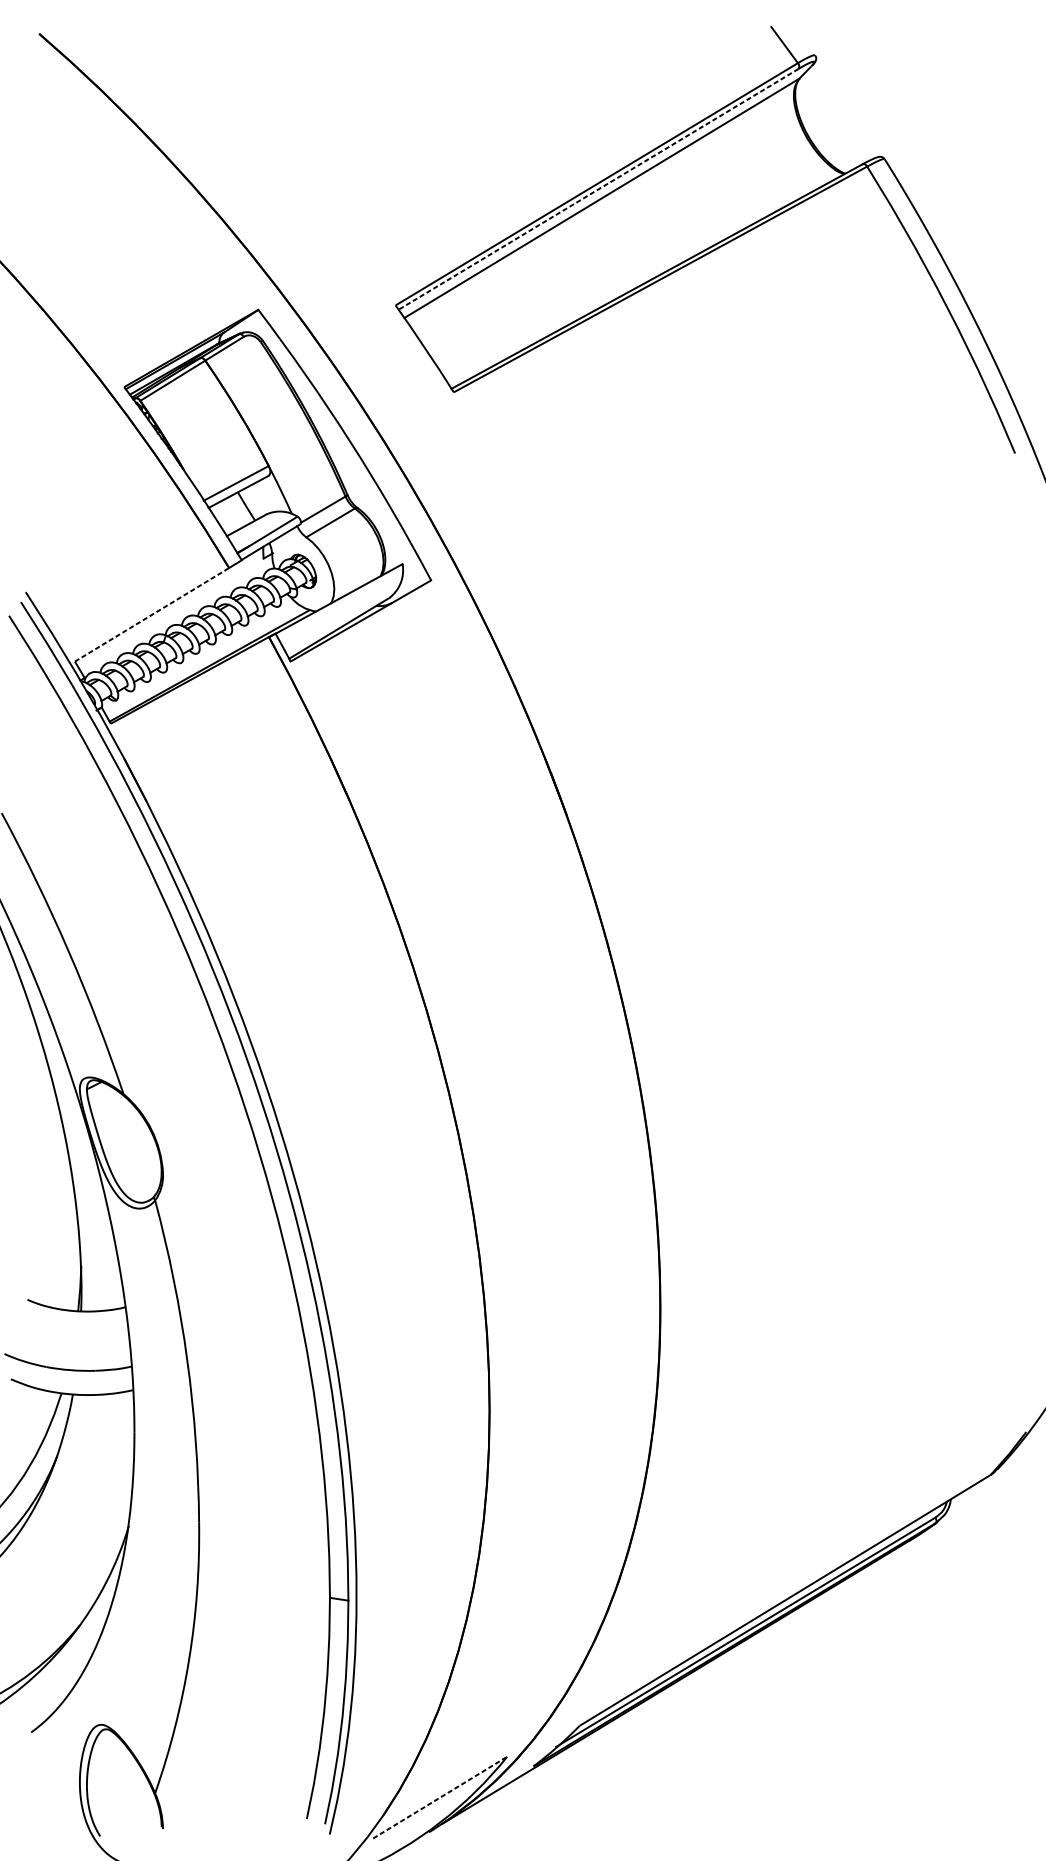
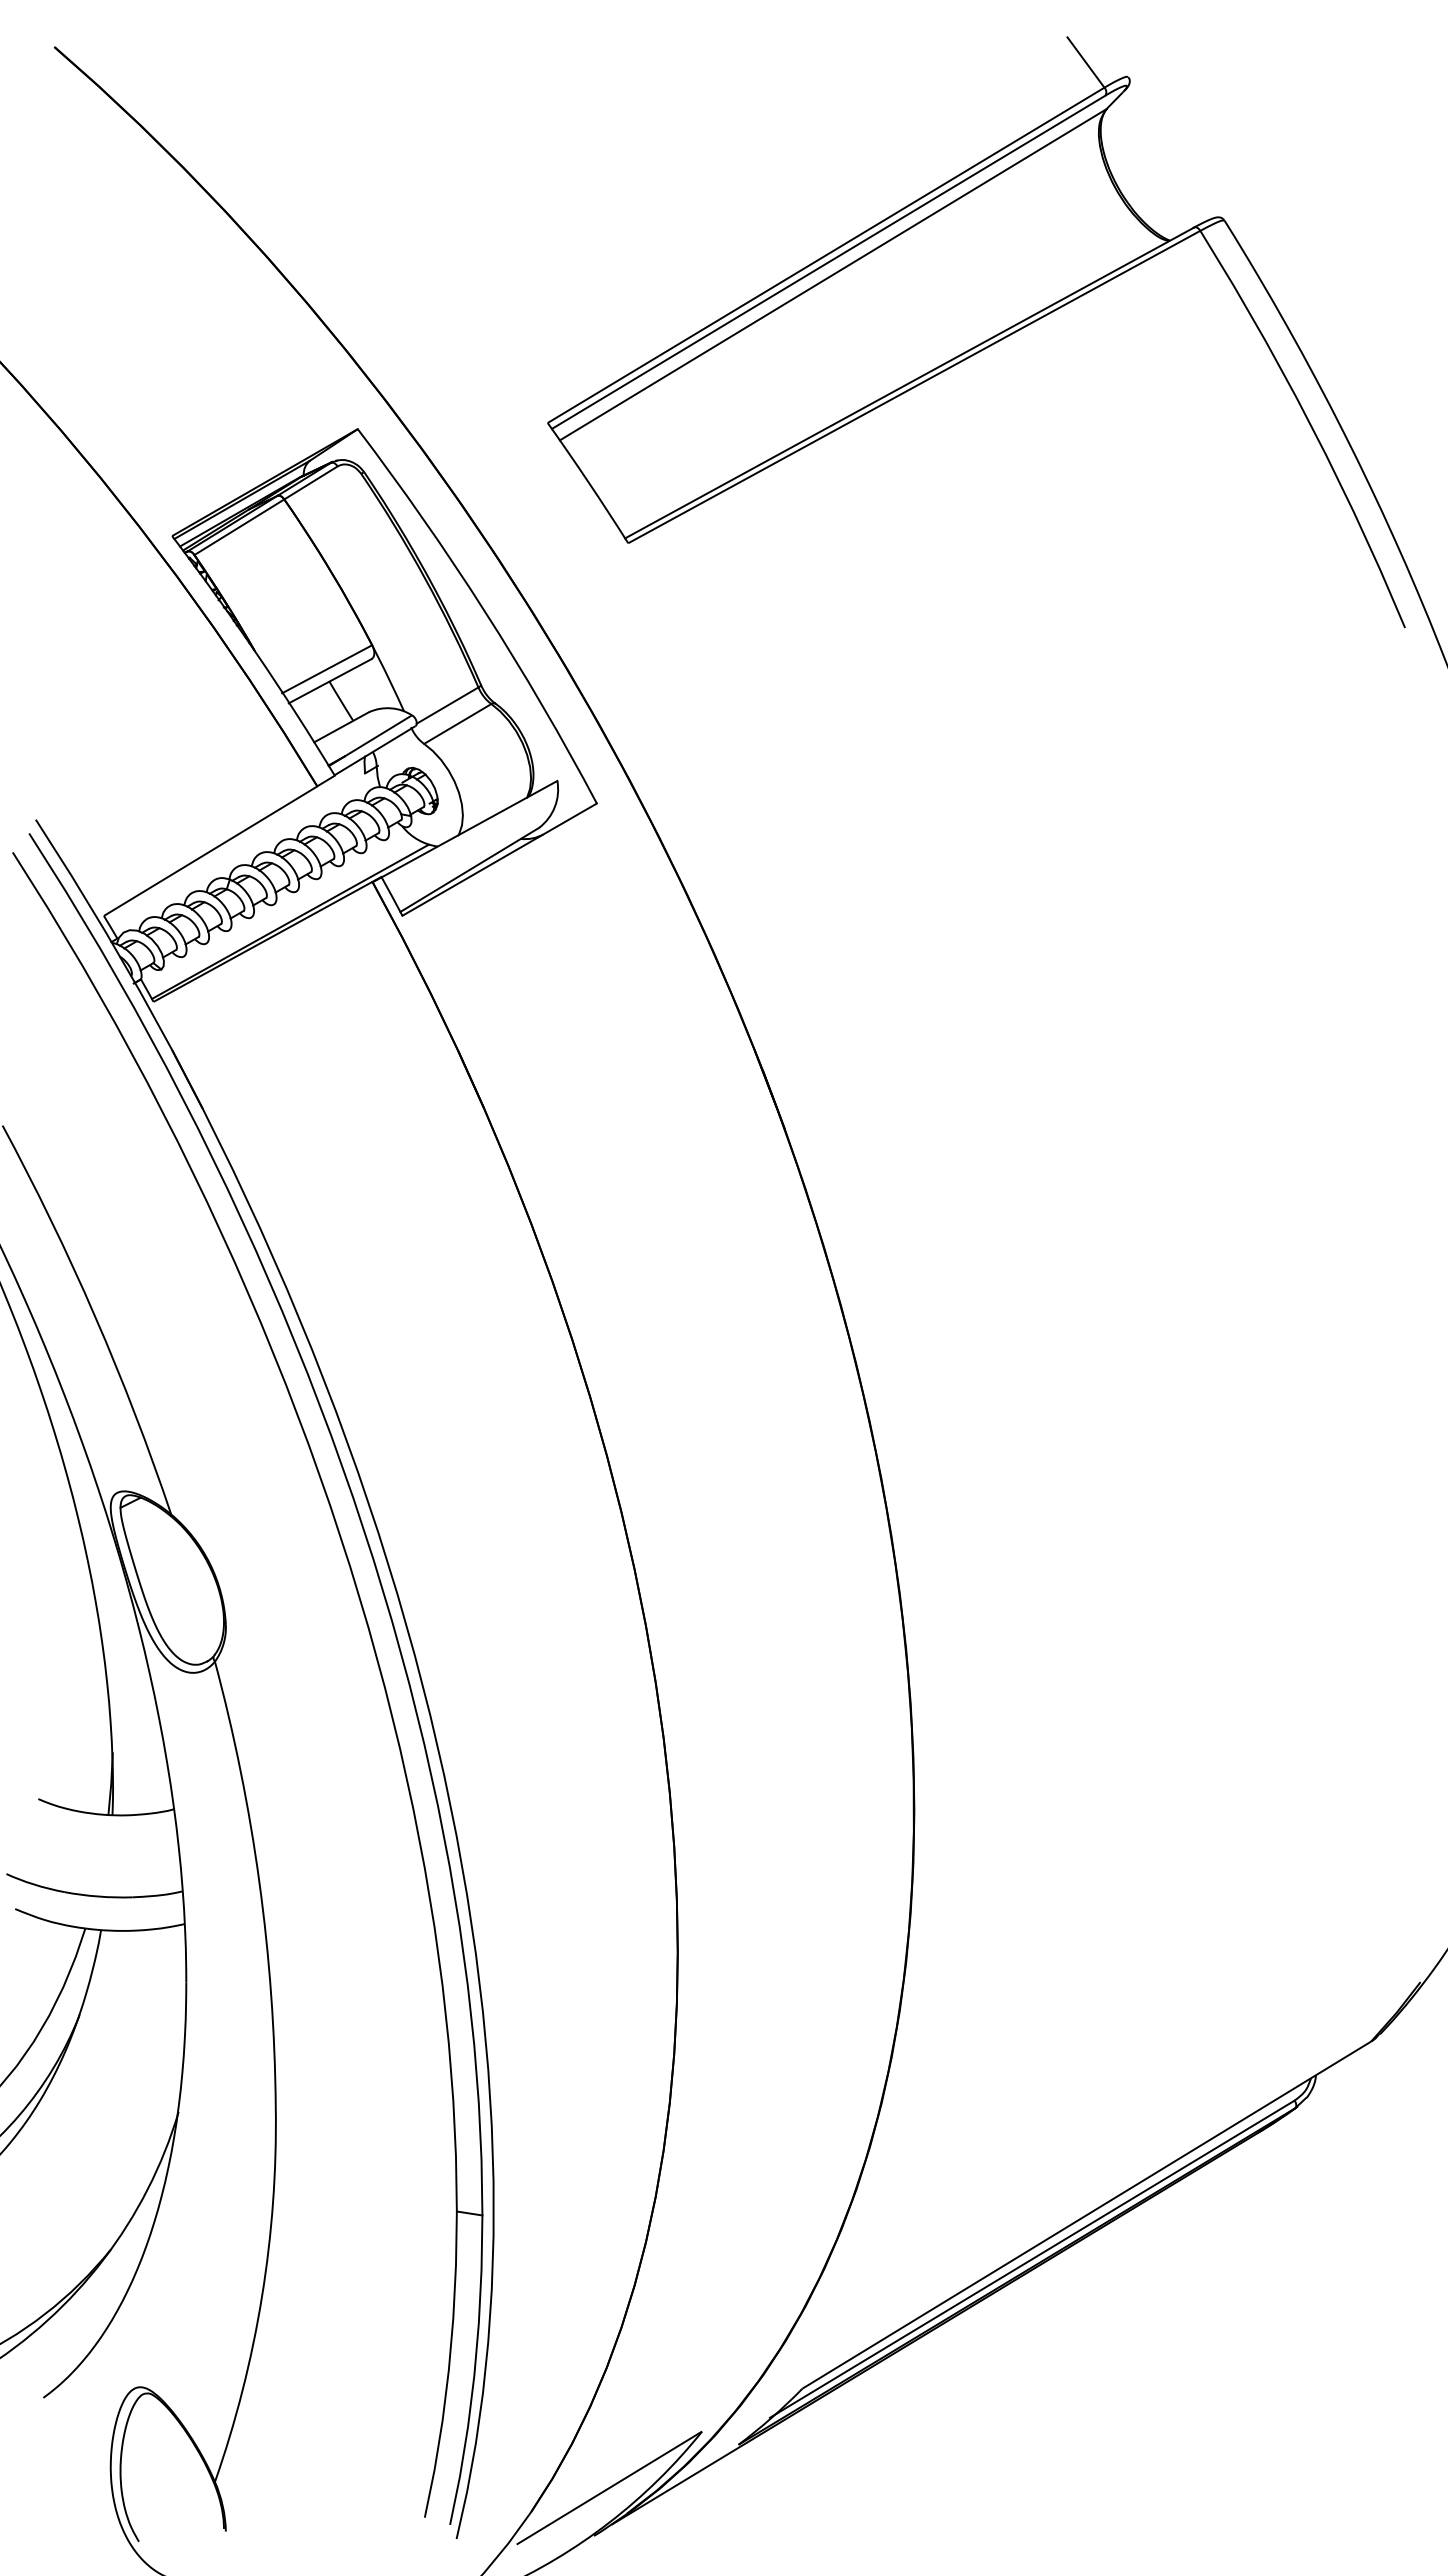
line: (598, 189) -> (828, 262), dashed -> solid
line: (152, 614) -> (211, 850), dashed -> solid
line: (440, 1797) -> (610, 2487), dashed -> solid

